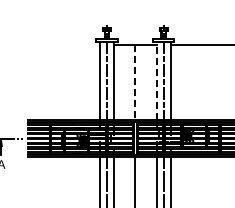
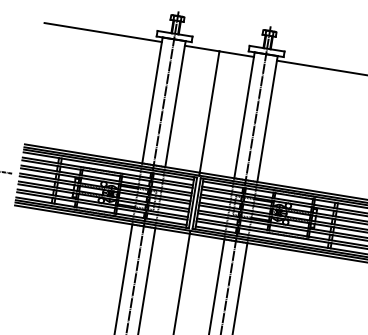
line: (63, 45) -> (102, 32), added
line: (156, 81) -> (244, 116), dashed -> solid
line: (135, 83) -> (209, 113), dashed -> solid

